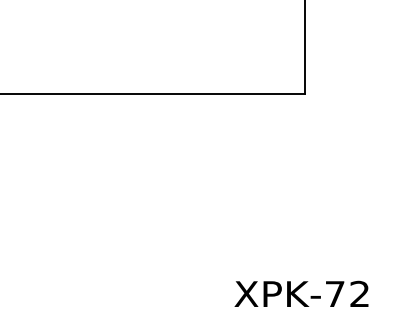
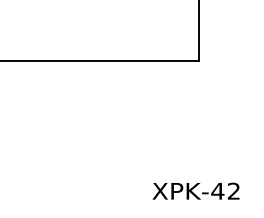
text: (334, 294) -> (217, 191), XPK-72 -> XPK-42

